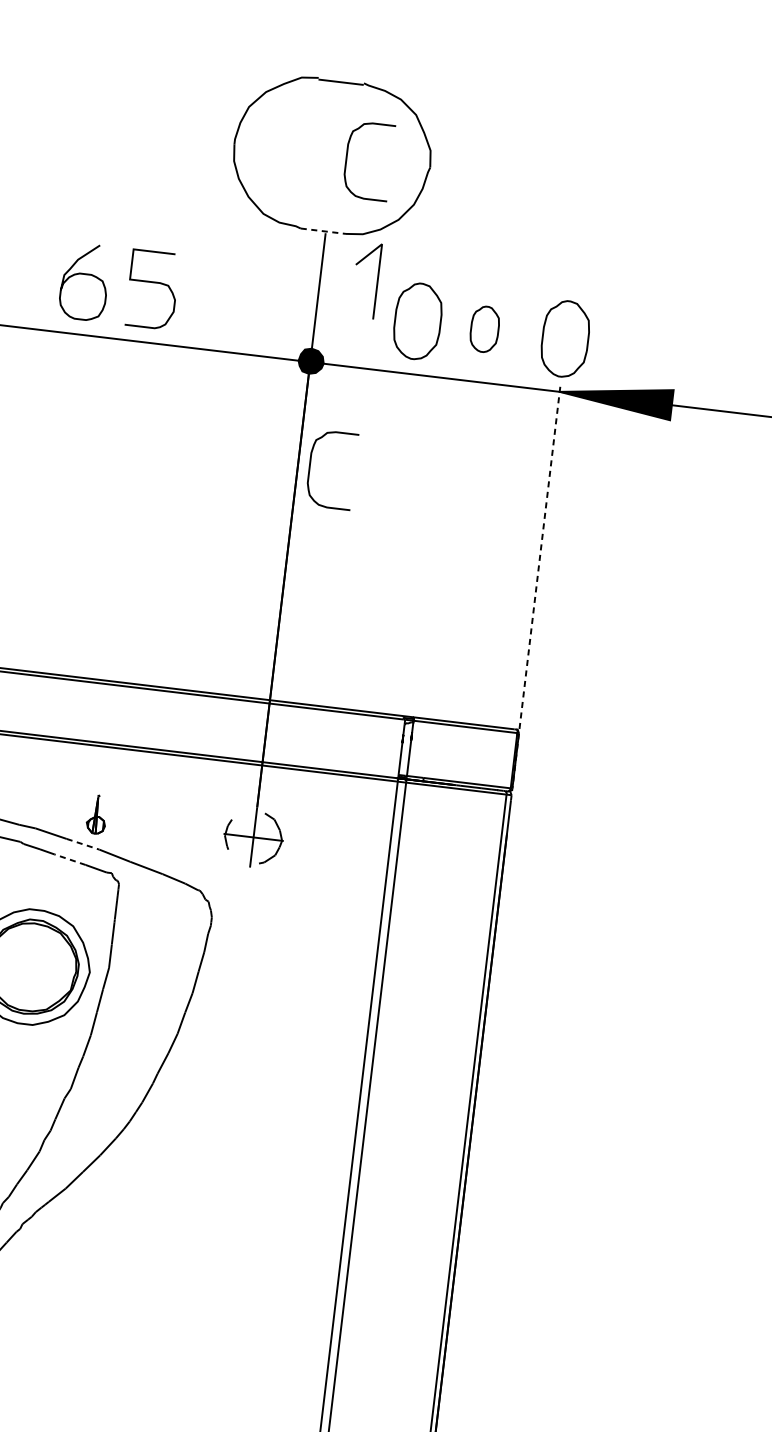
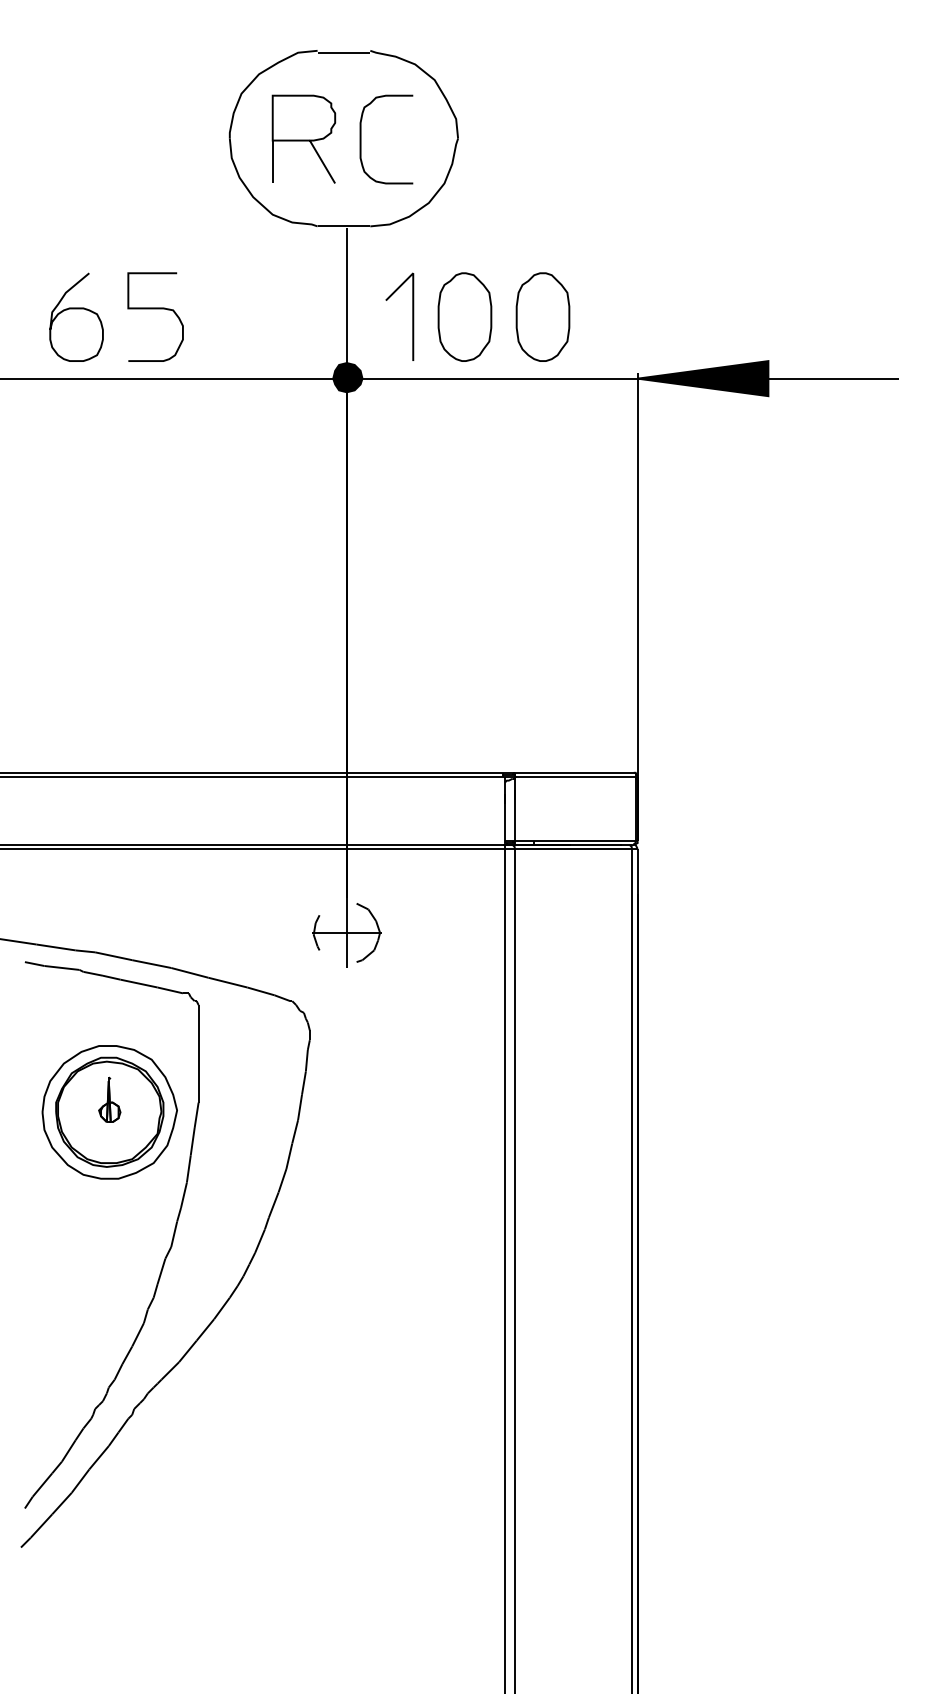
part: (297, 151) -> (303, 138), added
line: (323, 231) -> (344, 226), dashed -> solid
line: (377, 281) -> (412, 316), moved
part: (484, 328) -> (542, 316), size x1.67
part: (565, 338) -> (636, 316), removed
curve: (310, 467) -> (361, 499), removed
line: (536, 588) -> (637, 607), dashed -> solid
part: (96, 814) -> (109, 1099), moved
line: (82, 844) -> (151, 964), dashed -> solid
line: (70, 859) -> (139, 983), dashed -> solid

